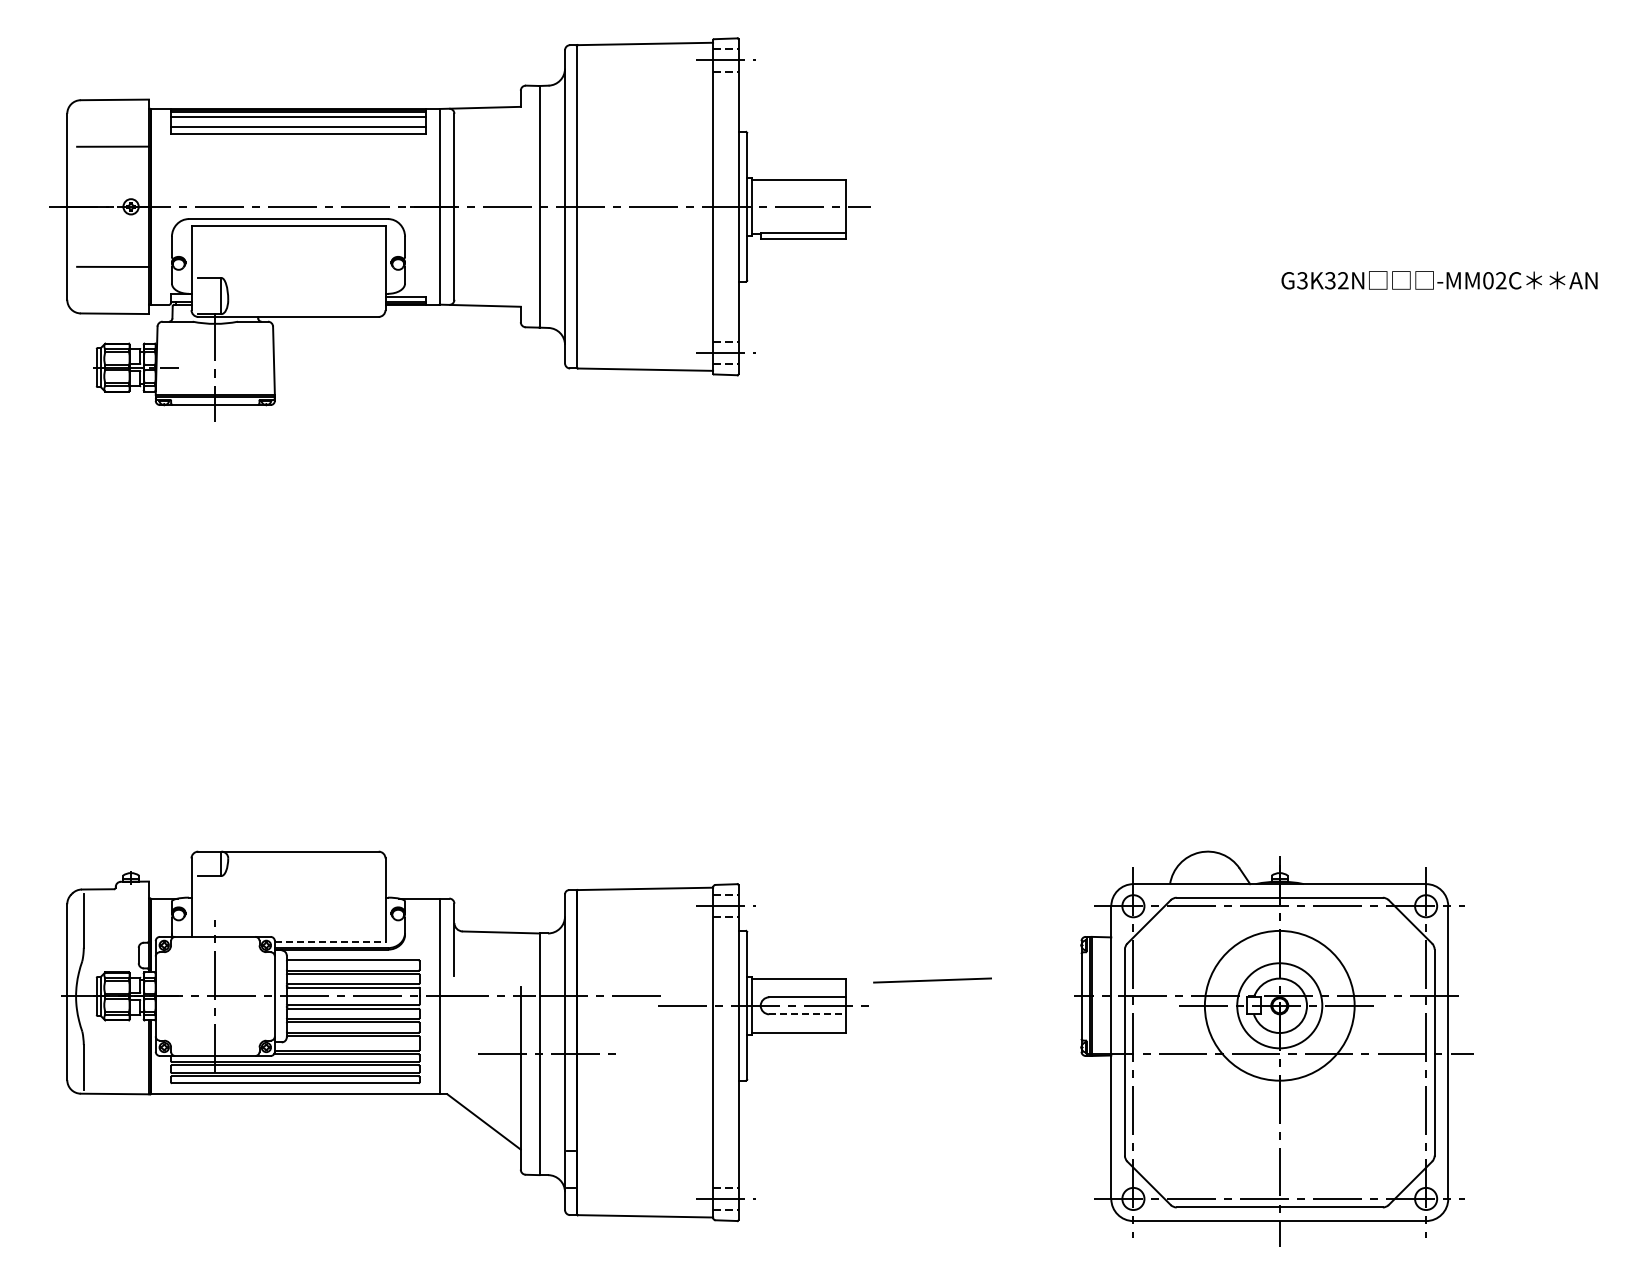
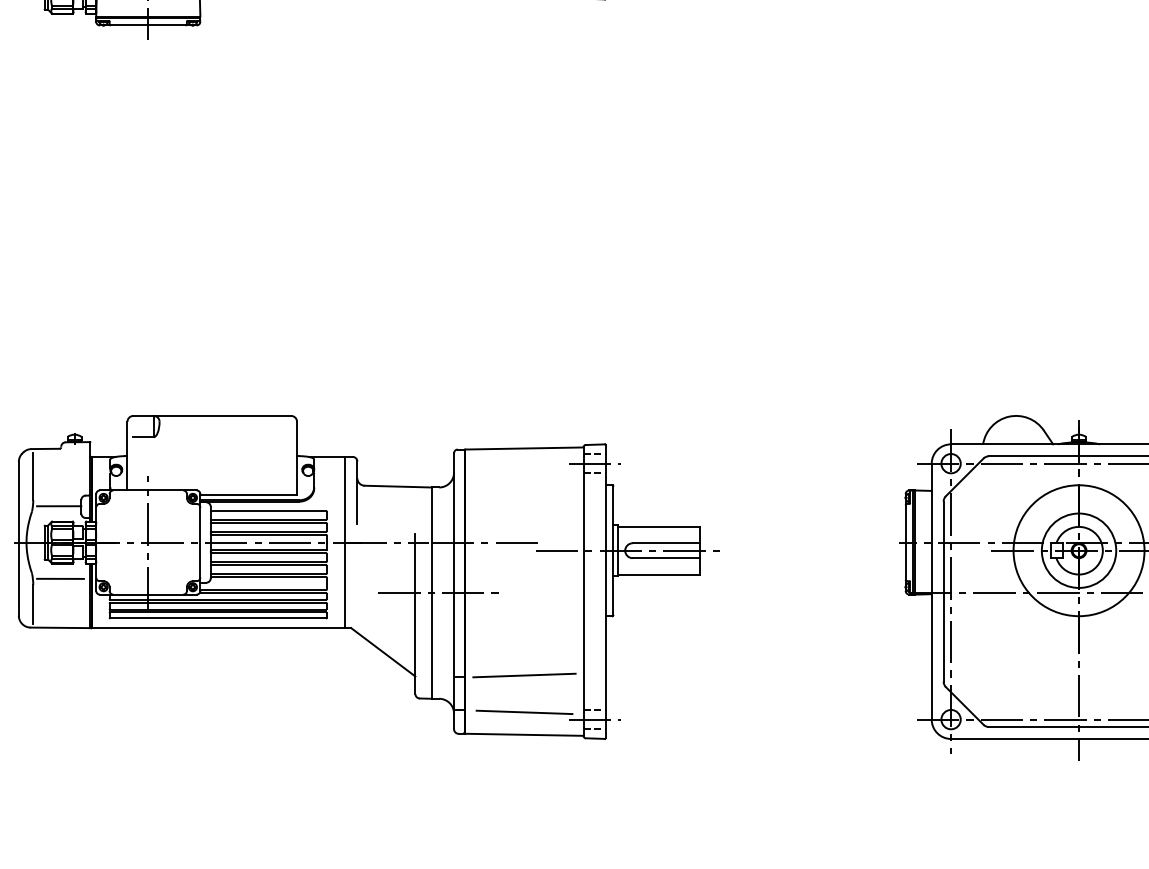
line: (330, 941) -> (248, 494), dashed -> solid
line: (113, 954) -> (59, 505), added
line: (932, 980) -> (524, 675), moved
line: (808, 1014) -> (666, 558), dashed -> solid
line: (114, 1037) -> (60, 578), added
line: (645, 1190) -> (524, 712), added

